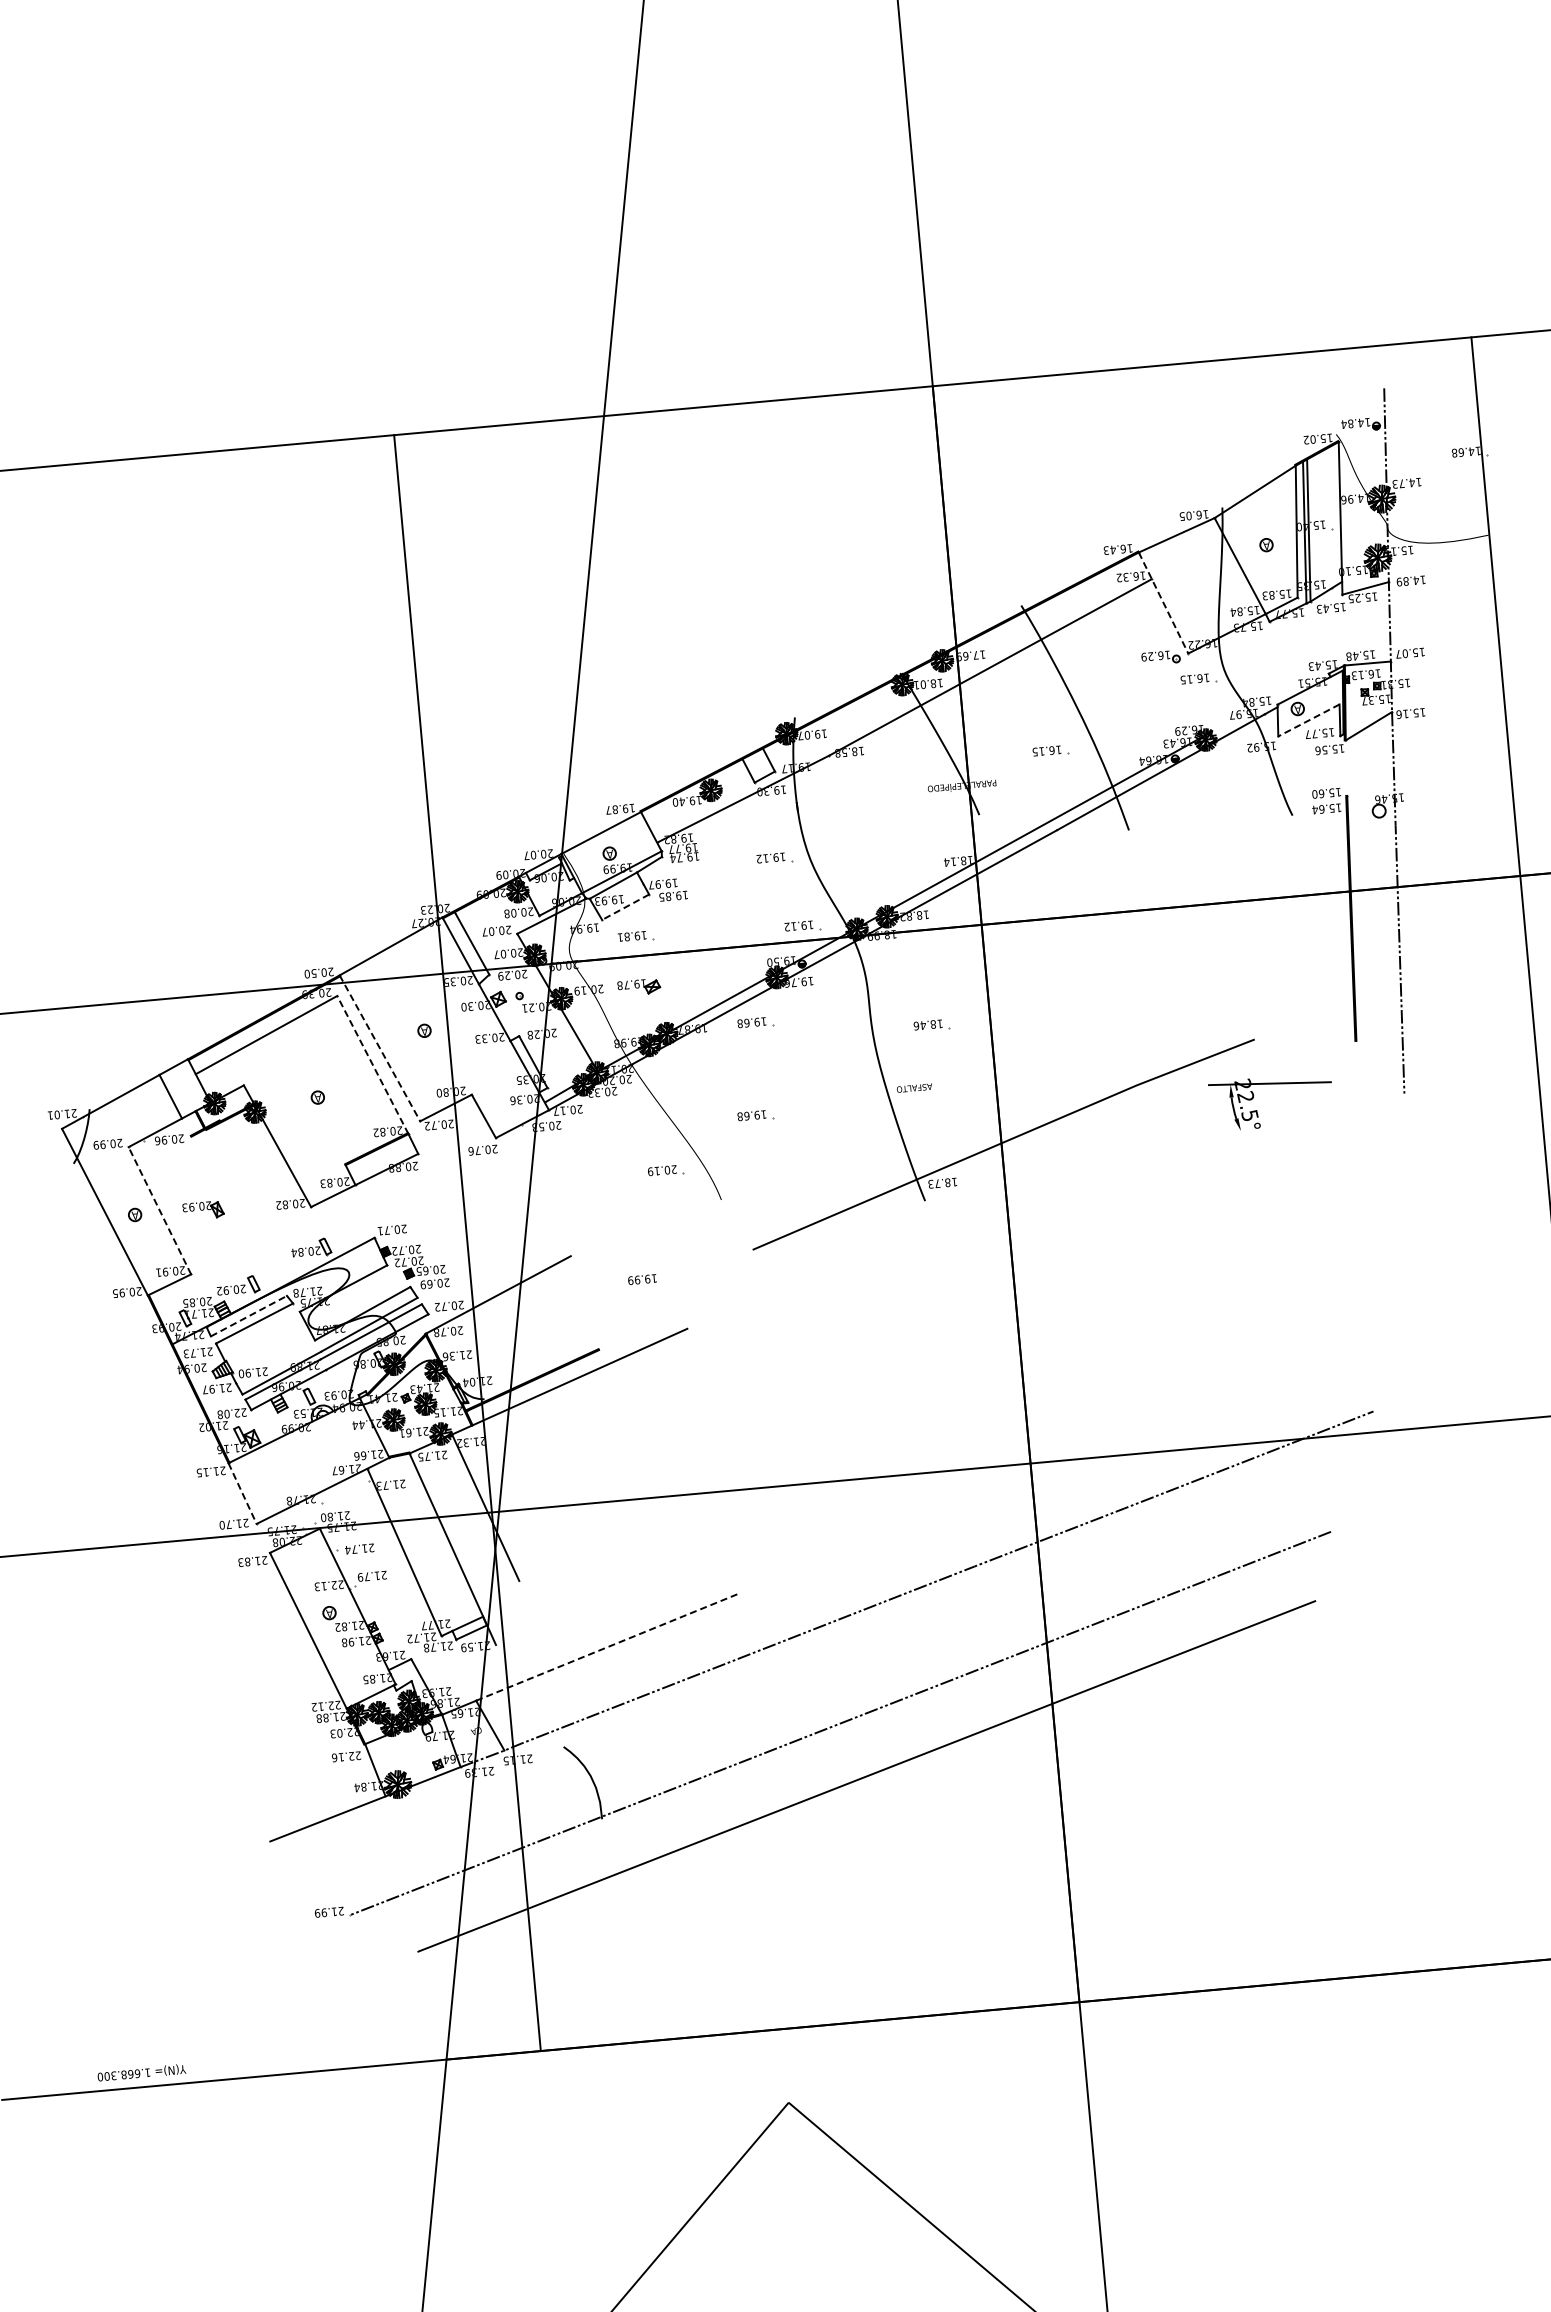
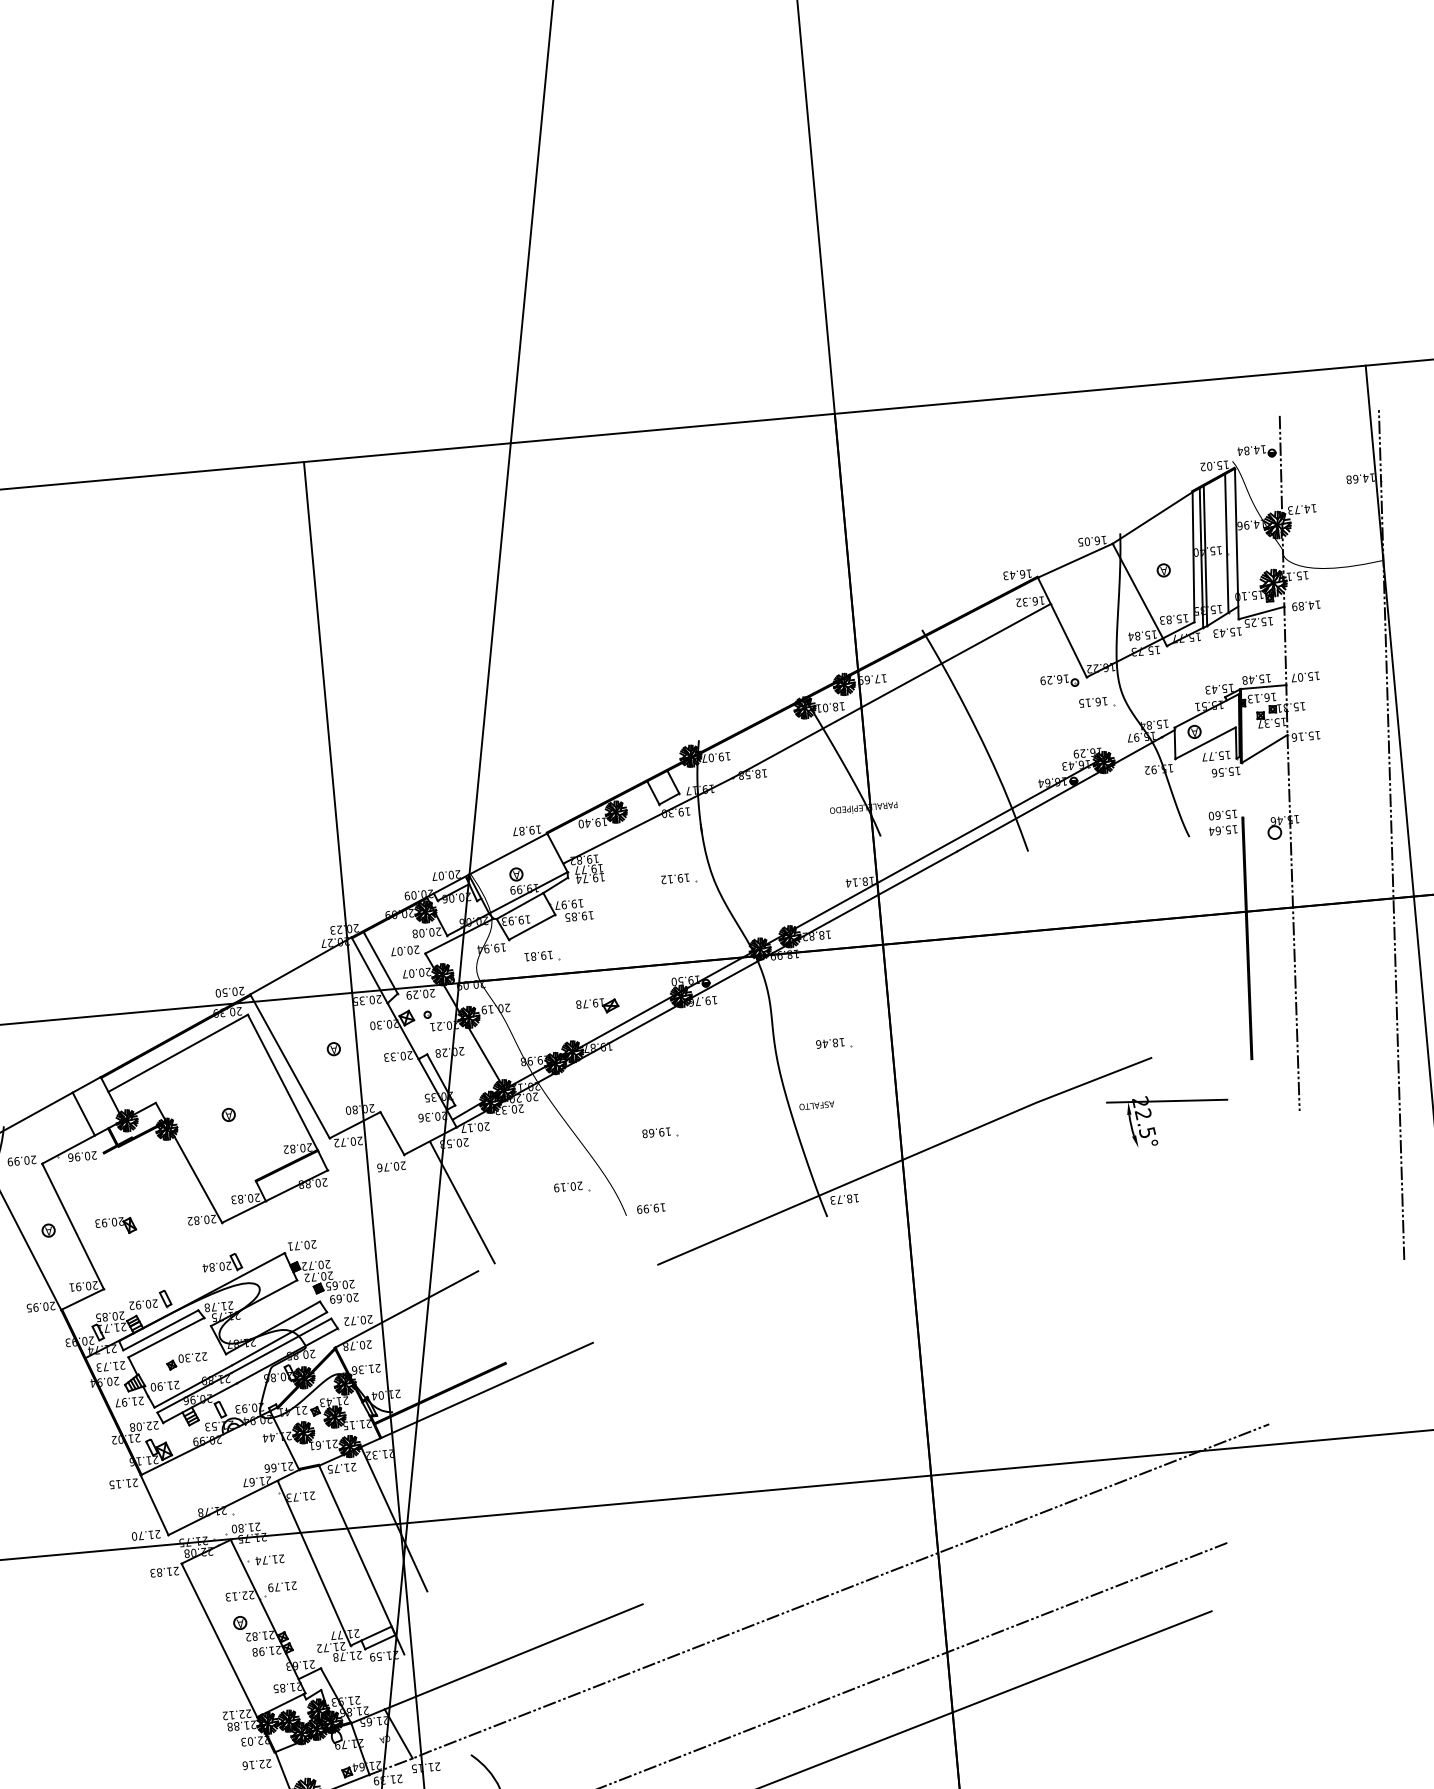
line: (1330, 517) -> (1226, 543), added
line: (1163, 603) -> (1062, 627), dashed -> solid
line: (1308, 720) -> (1205, 743), dashed -> solid
part: (1050, 750) -> (950, 772), removed
line: (1497, 812) -> (1391, 833), added
line: (625, 907) -> (531, 927), dashed -> solid
part: (802, 925) -> (706, 945), removed
part: (639, 986) -> (598, 1005), moved
part: (755, 1022) -> (660, 1040), removed
line: (380, 1048) -> (290, 1066), dashed -> solid
line: (372, 1065) -> (282, 1083), dashed -> solid
line: (554, 1186) -> (462, 1202), added
line: (159, 1210) -> (72, 1226), dashed -> solid
text: (642, 1279) -> (651, 1208), moved
line: (249, 1315) -> (161, 1329), dashed -> solid
part: (274, 1347) -> (186, 1361), added
line: (242, 1494) -> (154, 1506), dashed -> solid
line: (607, 1647) -> (514, 1656), dashed -> solid

